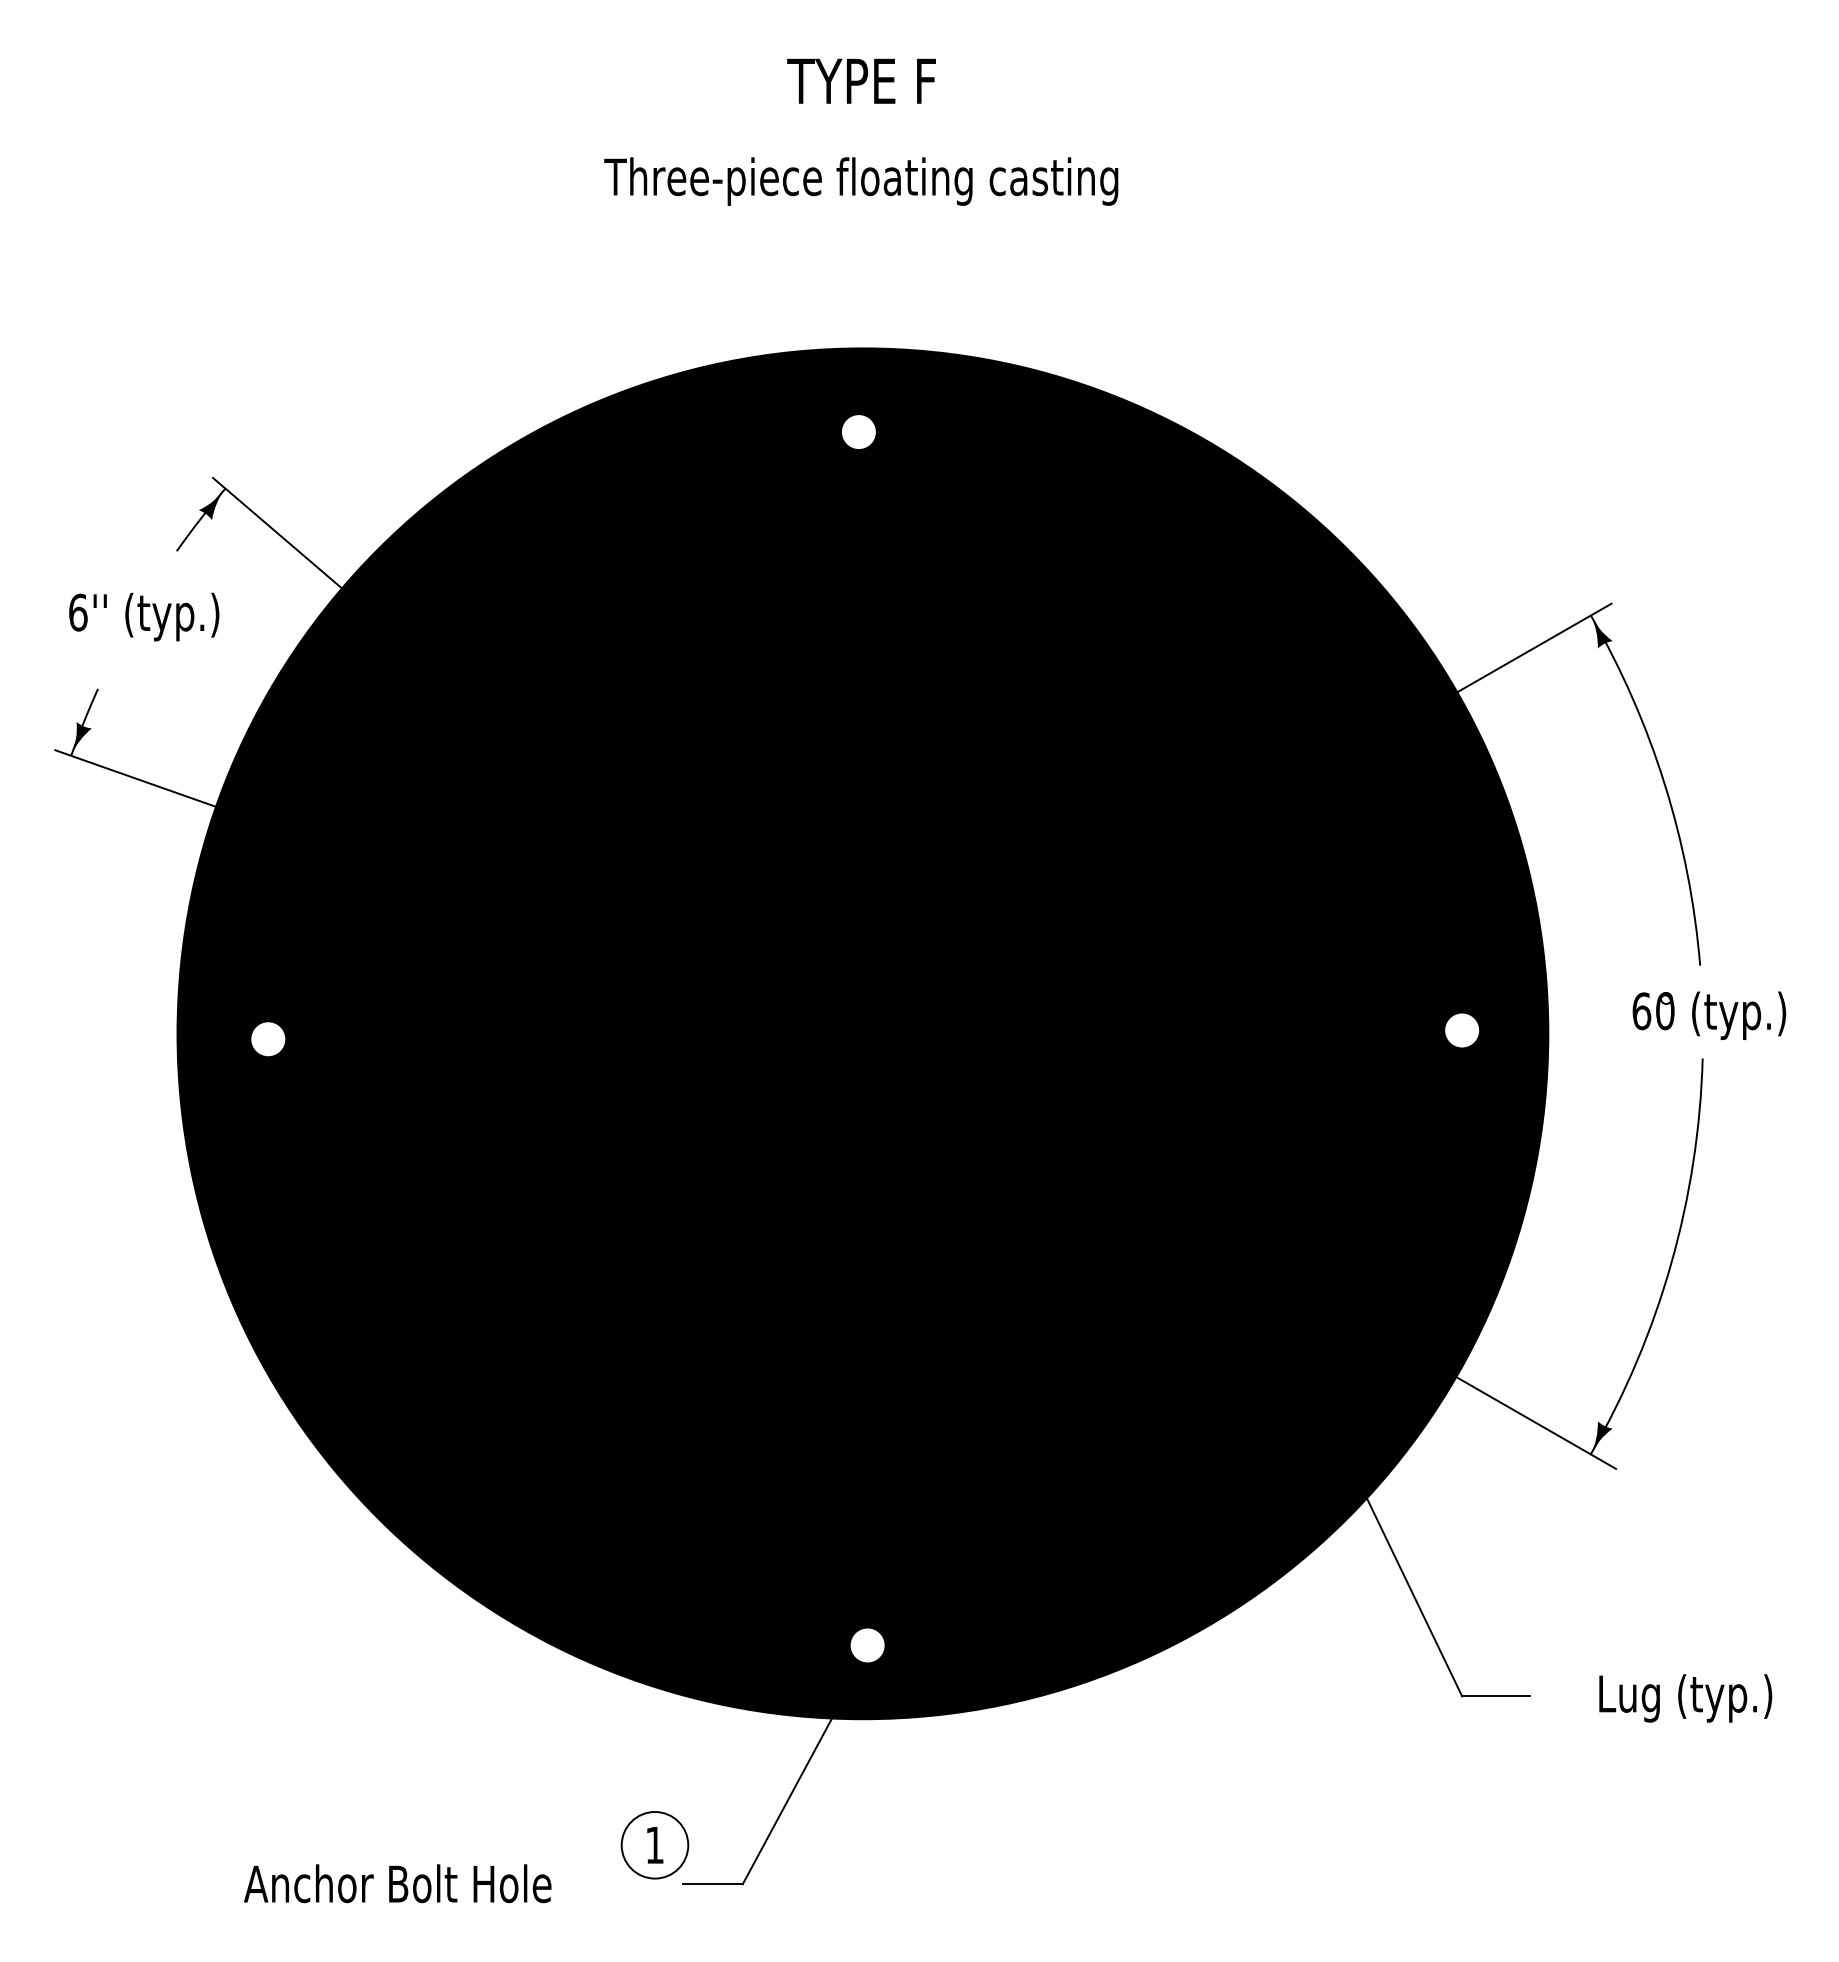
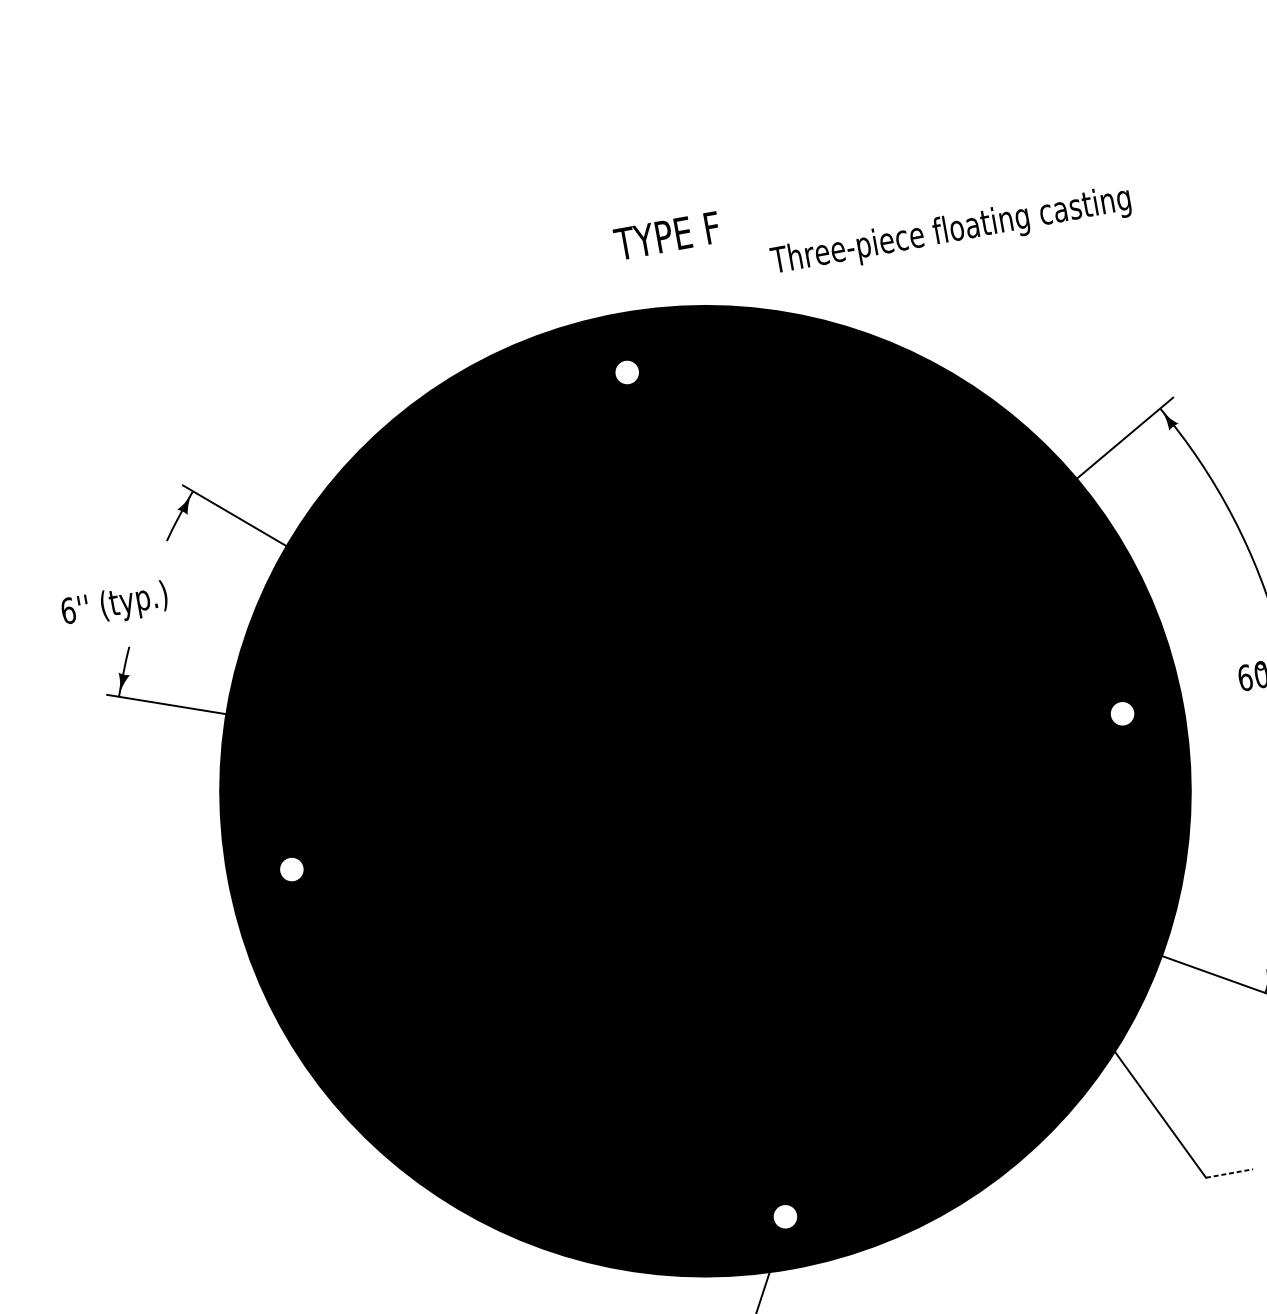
text: (861, 80) -> (667, 235), moved
text: (861, 181) -> (951, 231), moved
text: (144, 616) -> (114, 605), moved
line: (1495, 1696) -> (1229, 1173), solid -> dashed

